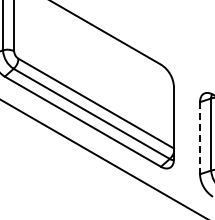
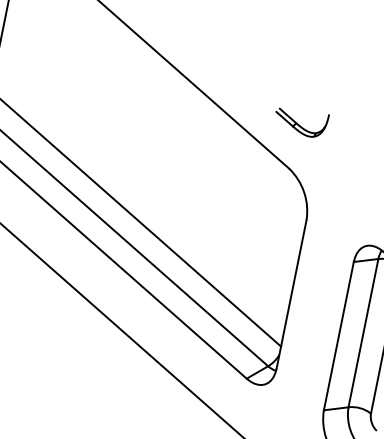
part: (161, 41) -> (299, 121), added
line: (200, 138) -> (339, 336), dashed -> solid

